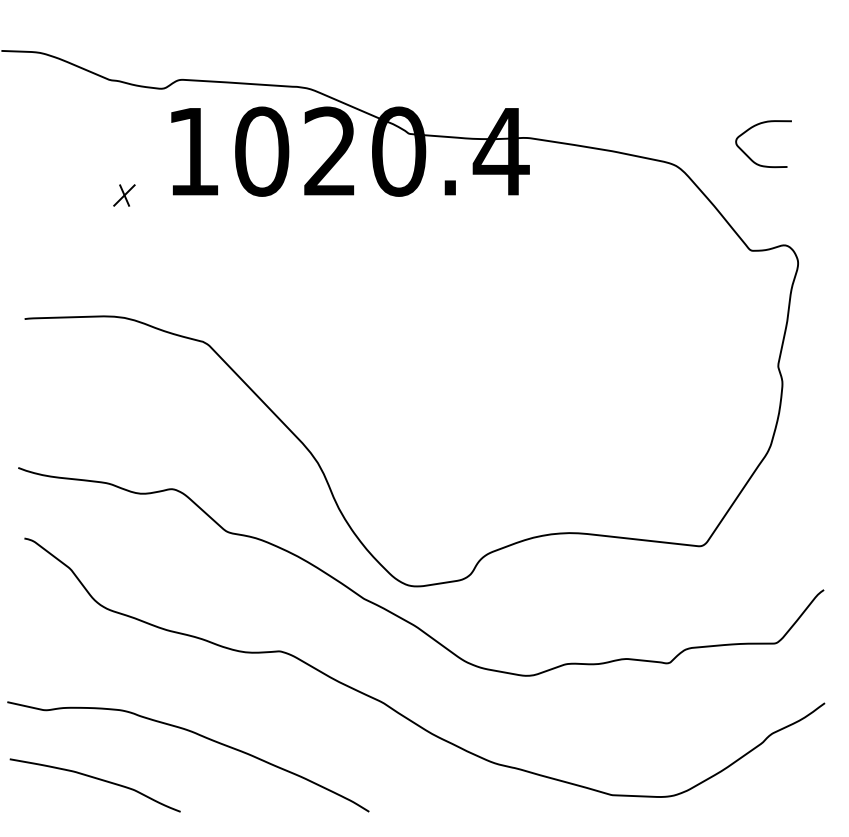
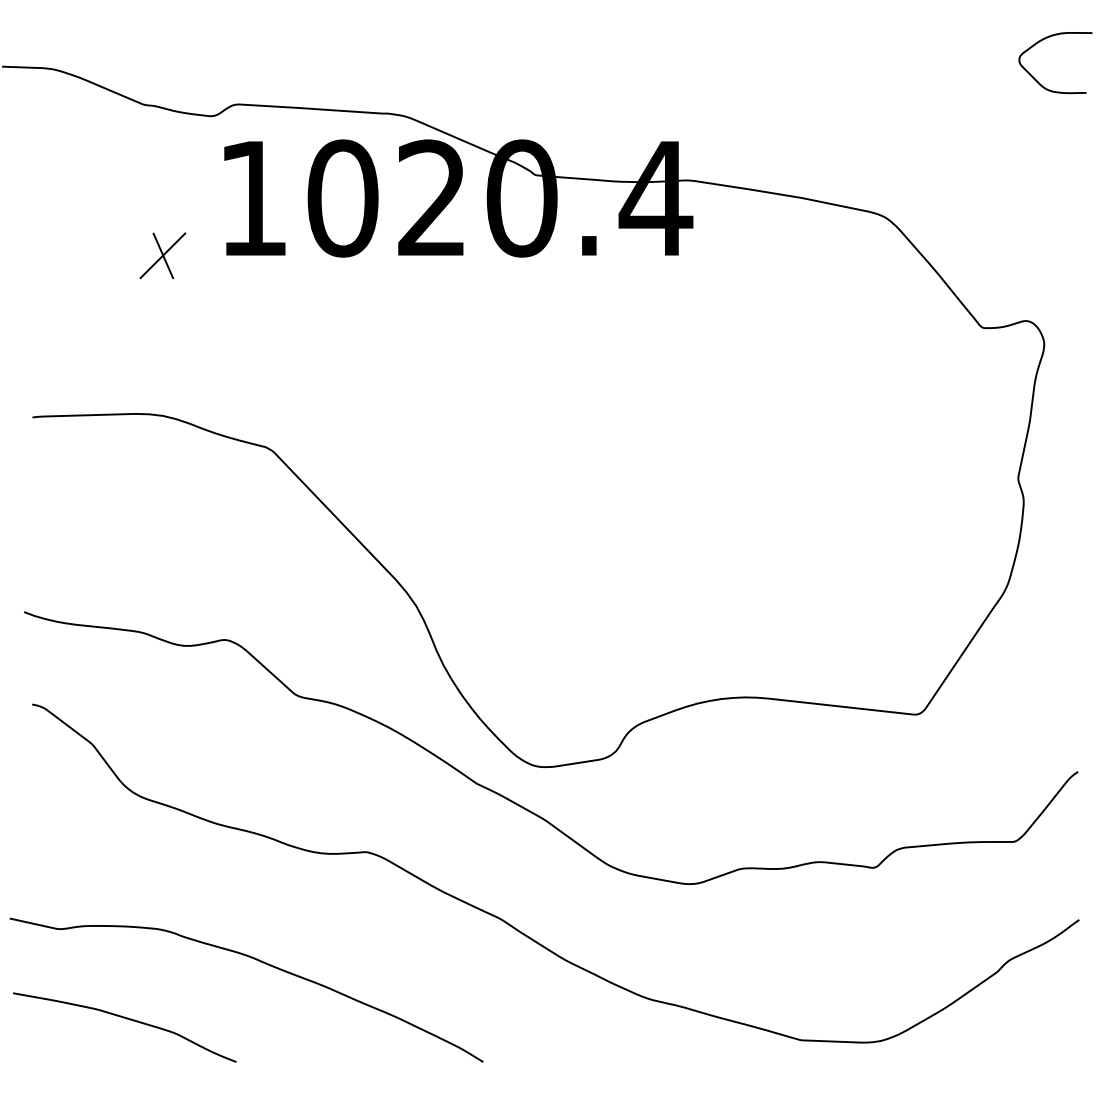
curve: (750, 157) -> (1038, 80), moved
part: (124, 195) -> (163, 255), size x1.67

